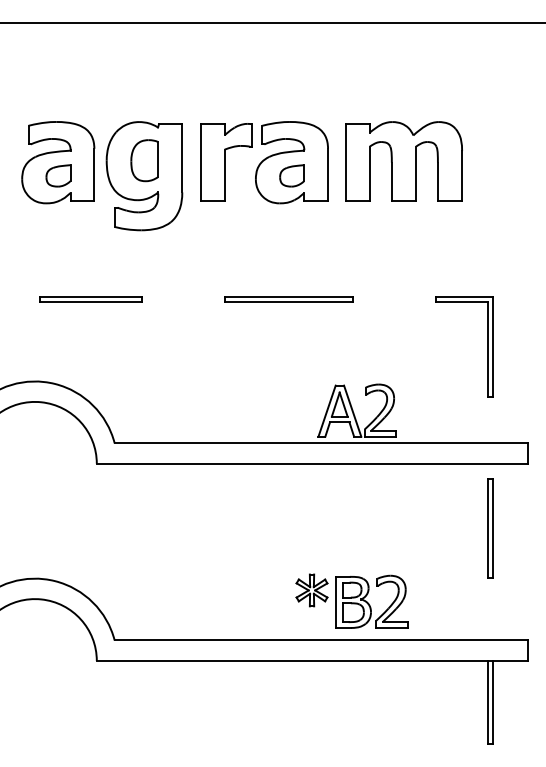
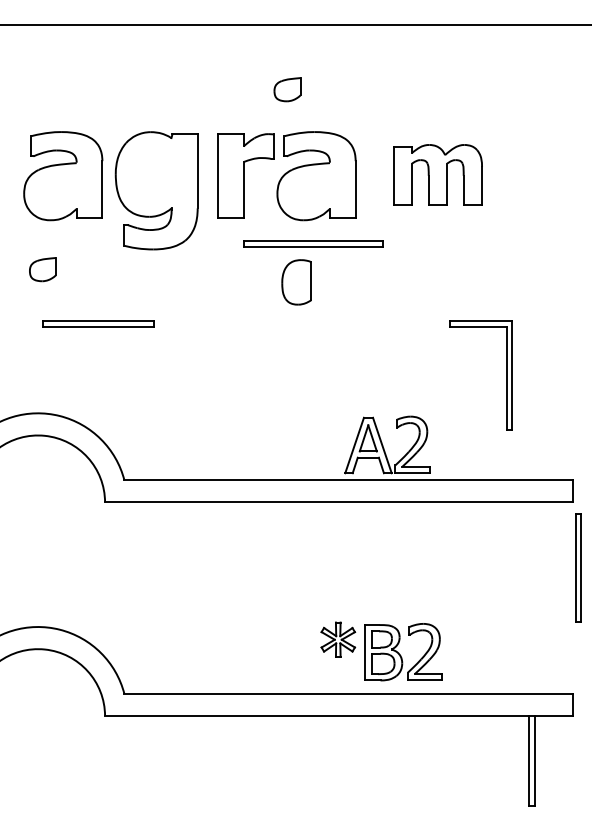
part: (144, 160) -> (296, 282), moved
part: (403, 161) -> (437, 174), size x0.7
part: (58, 175) -> (42, 269), moved
part: (291, 175) -> (286, 89), moved
part: (288, 299) -> (312, 244), moved
part: (487, 346) -> (505, 375), moved
part: (490, 528) -> (578, 568), moved

